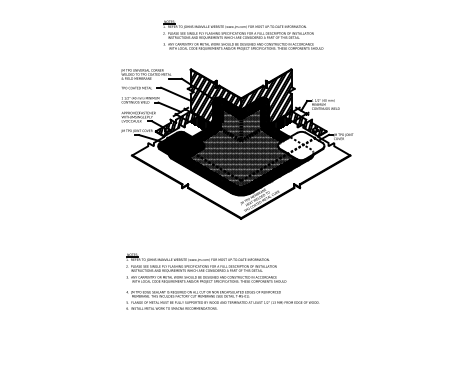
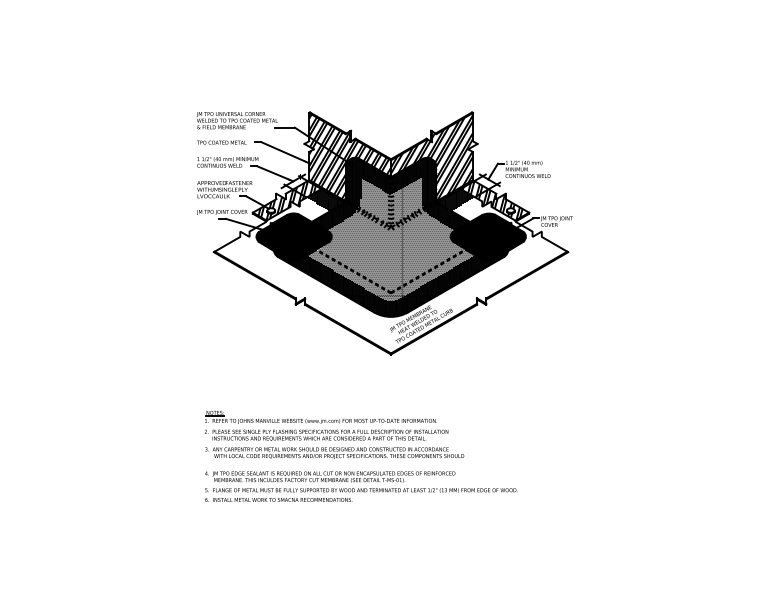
part: (243, 35) -> (394, 57), removed
fill: (301, 145) -> (488, 235), added

